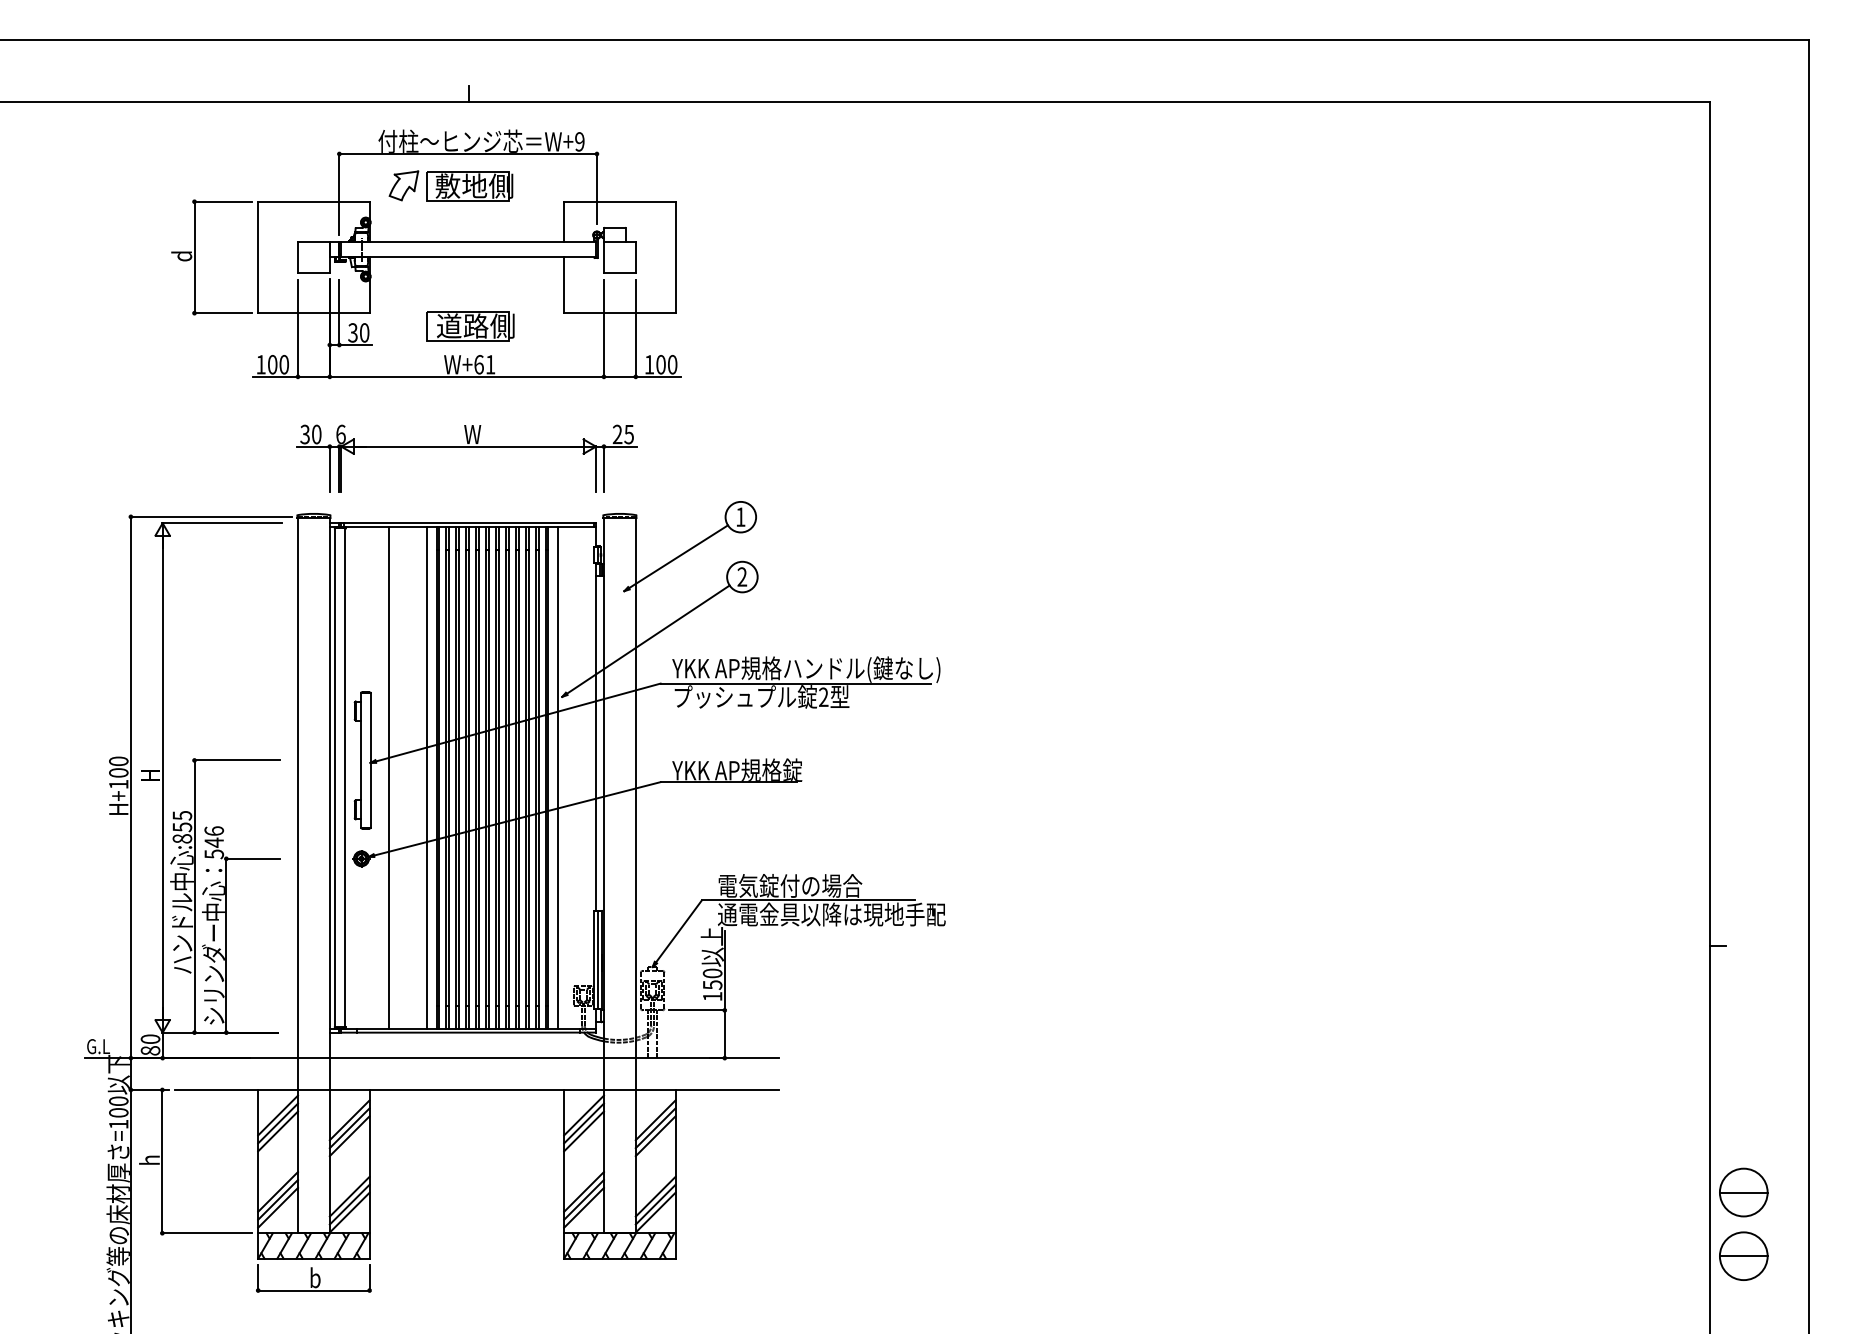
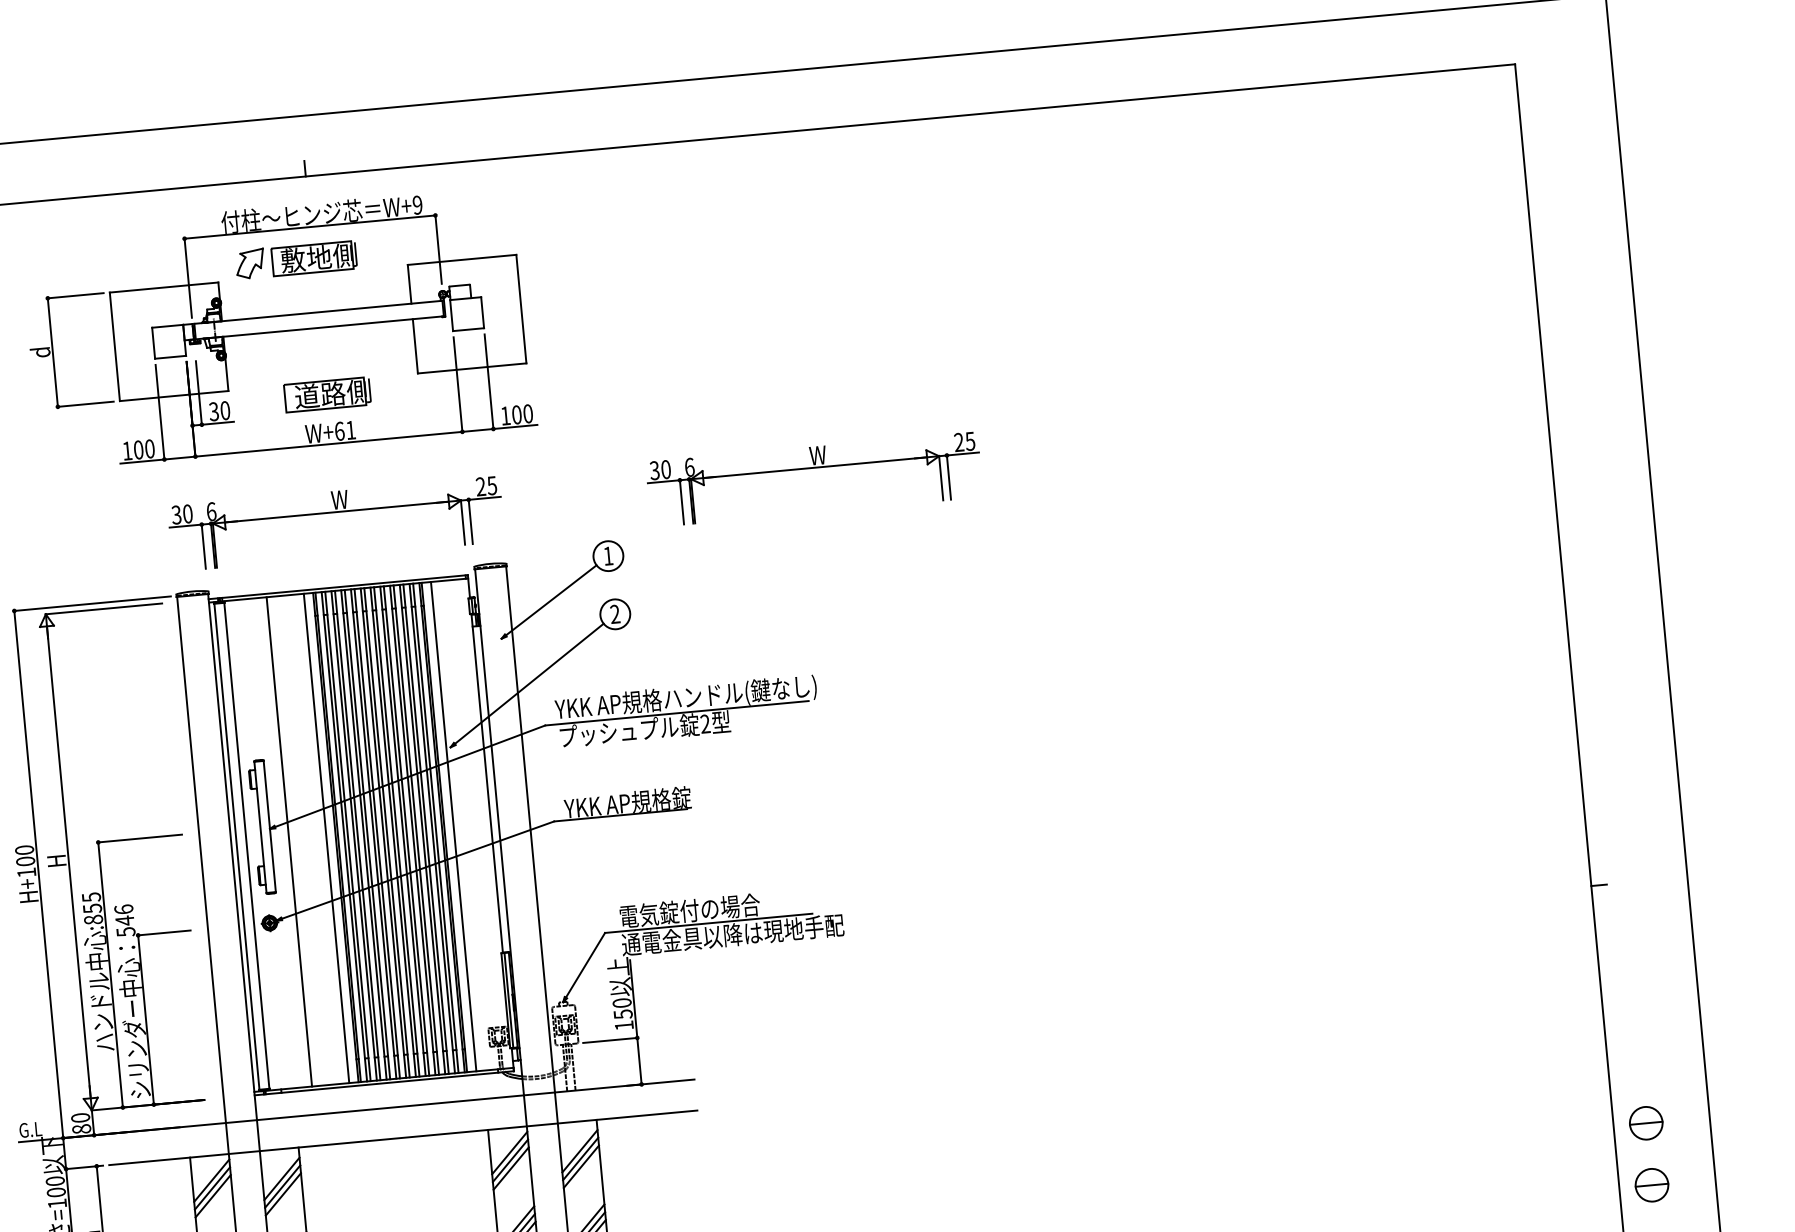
part: (957, 447) -> (813, 468), added
part: (1743, 1192) -> (1645, 1123), size x0.7
part: (1743, 1255) -> (1651, 1184), size x0.7

